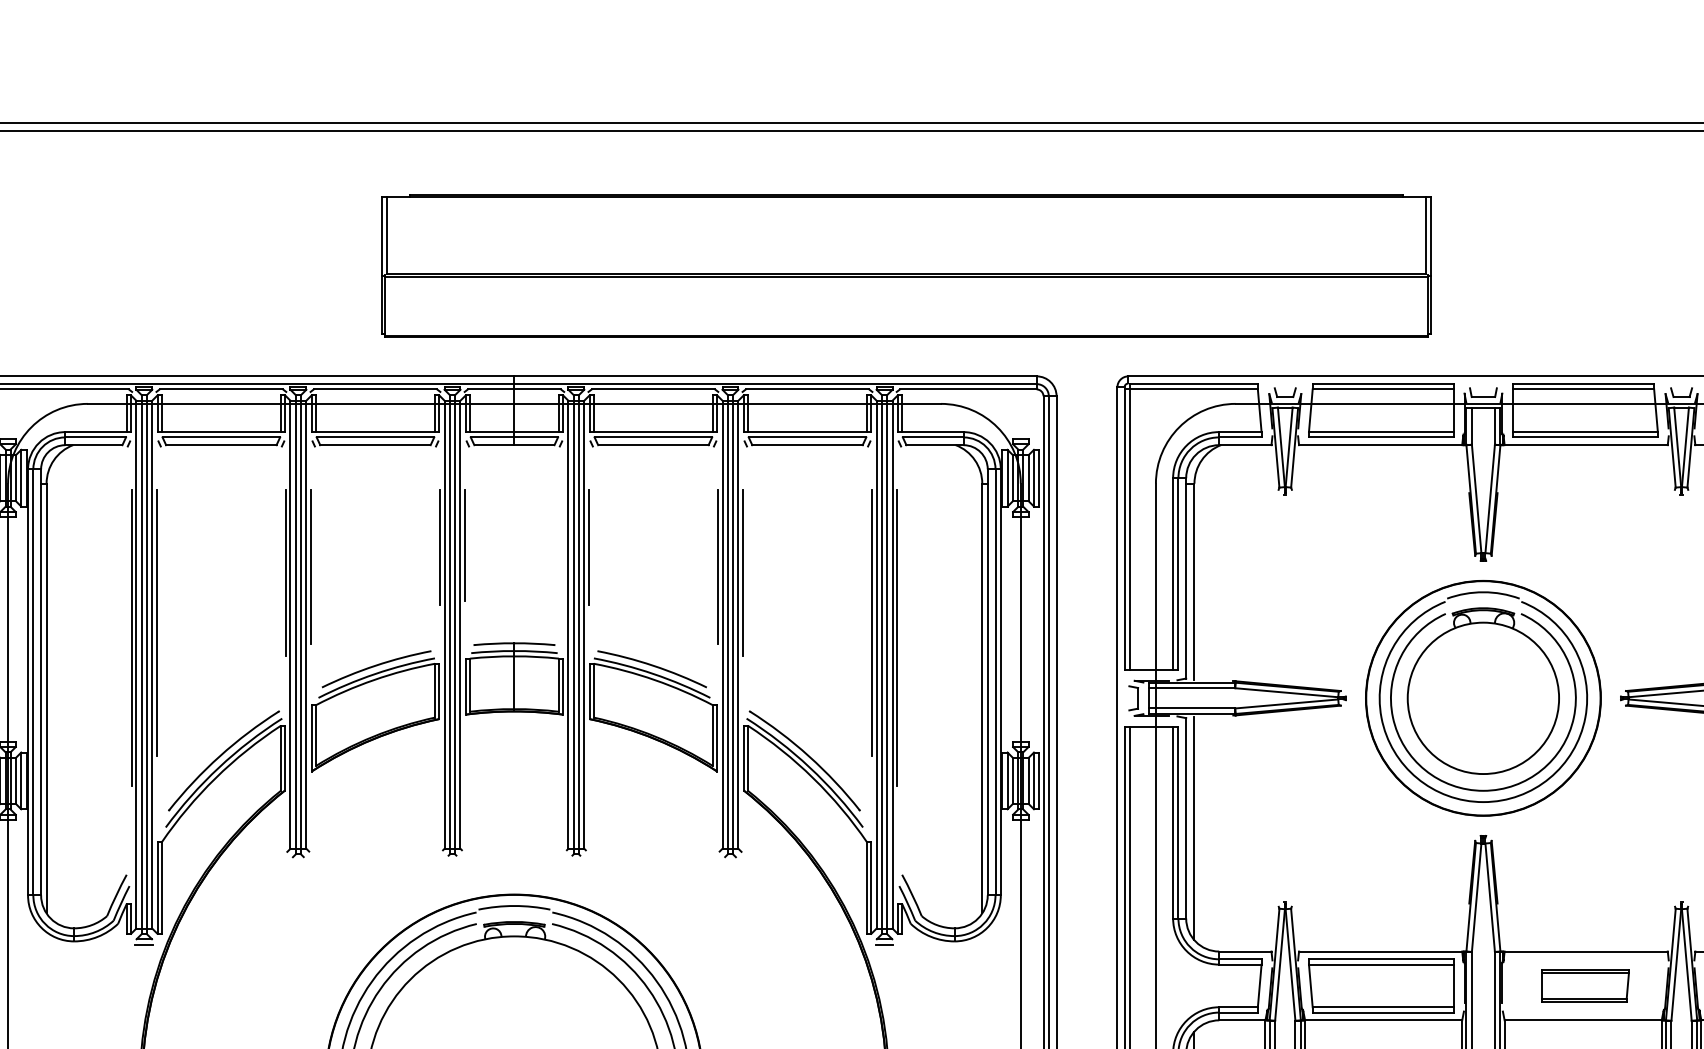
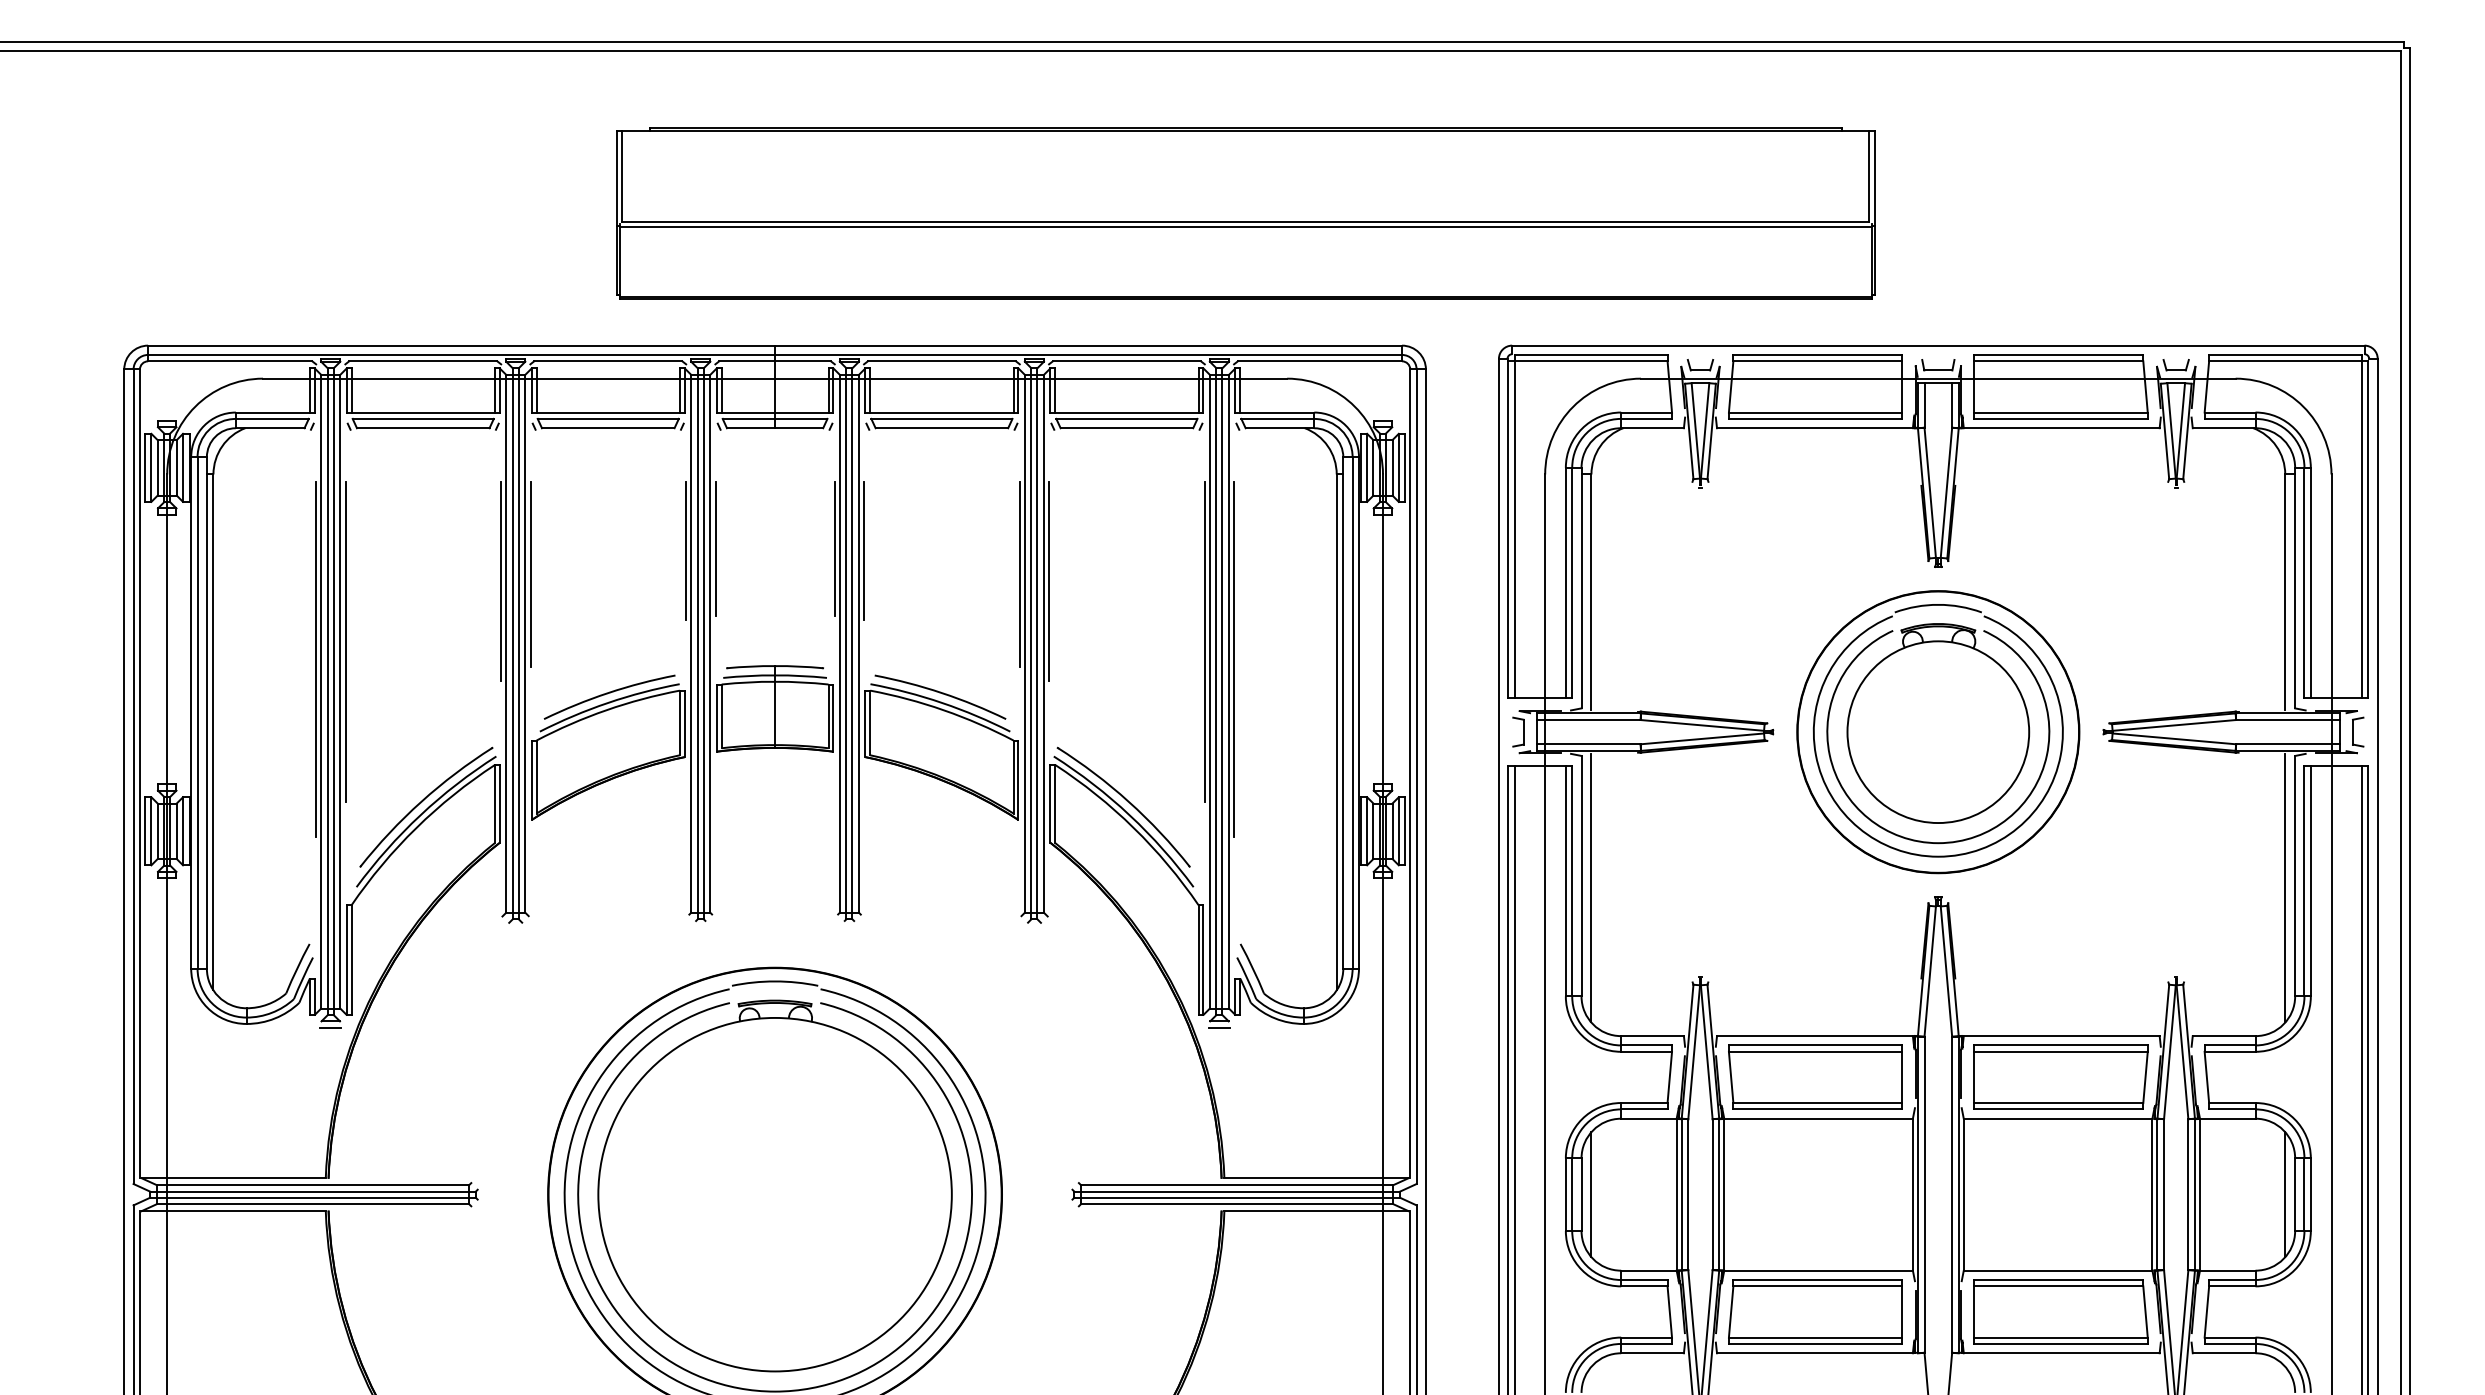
line: (563, 545) -> (834, 548), added
part: (1585, 985) -> (2060, 1076), size x1.67

